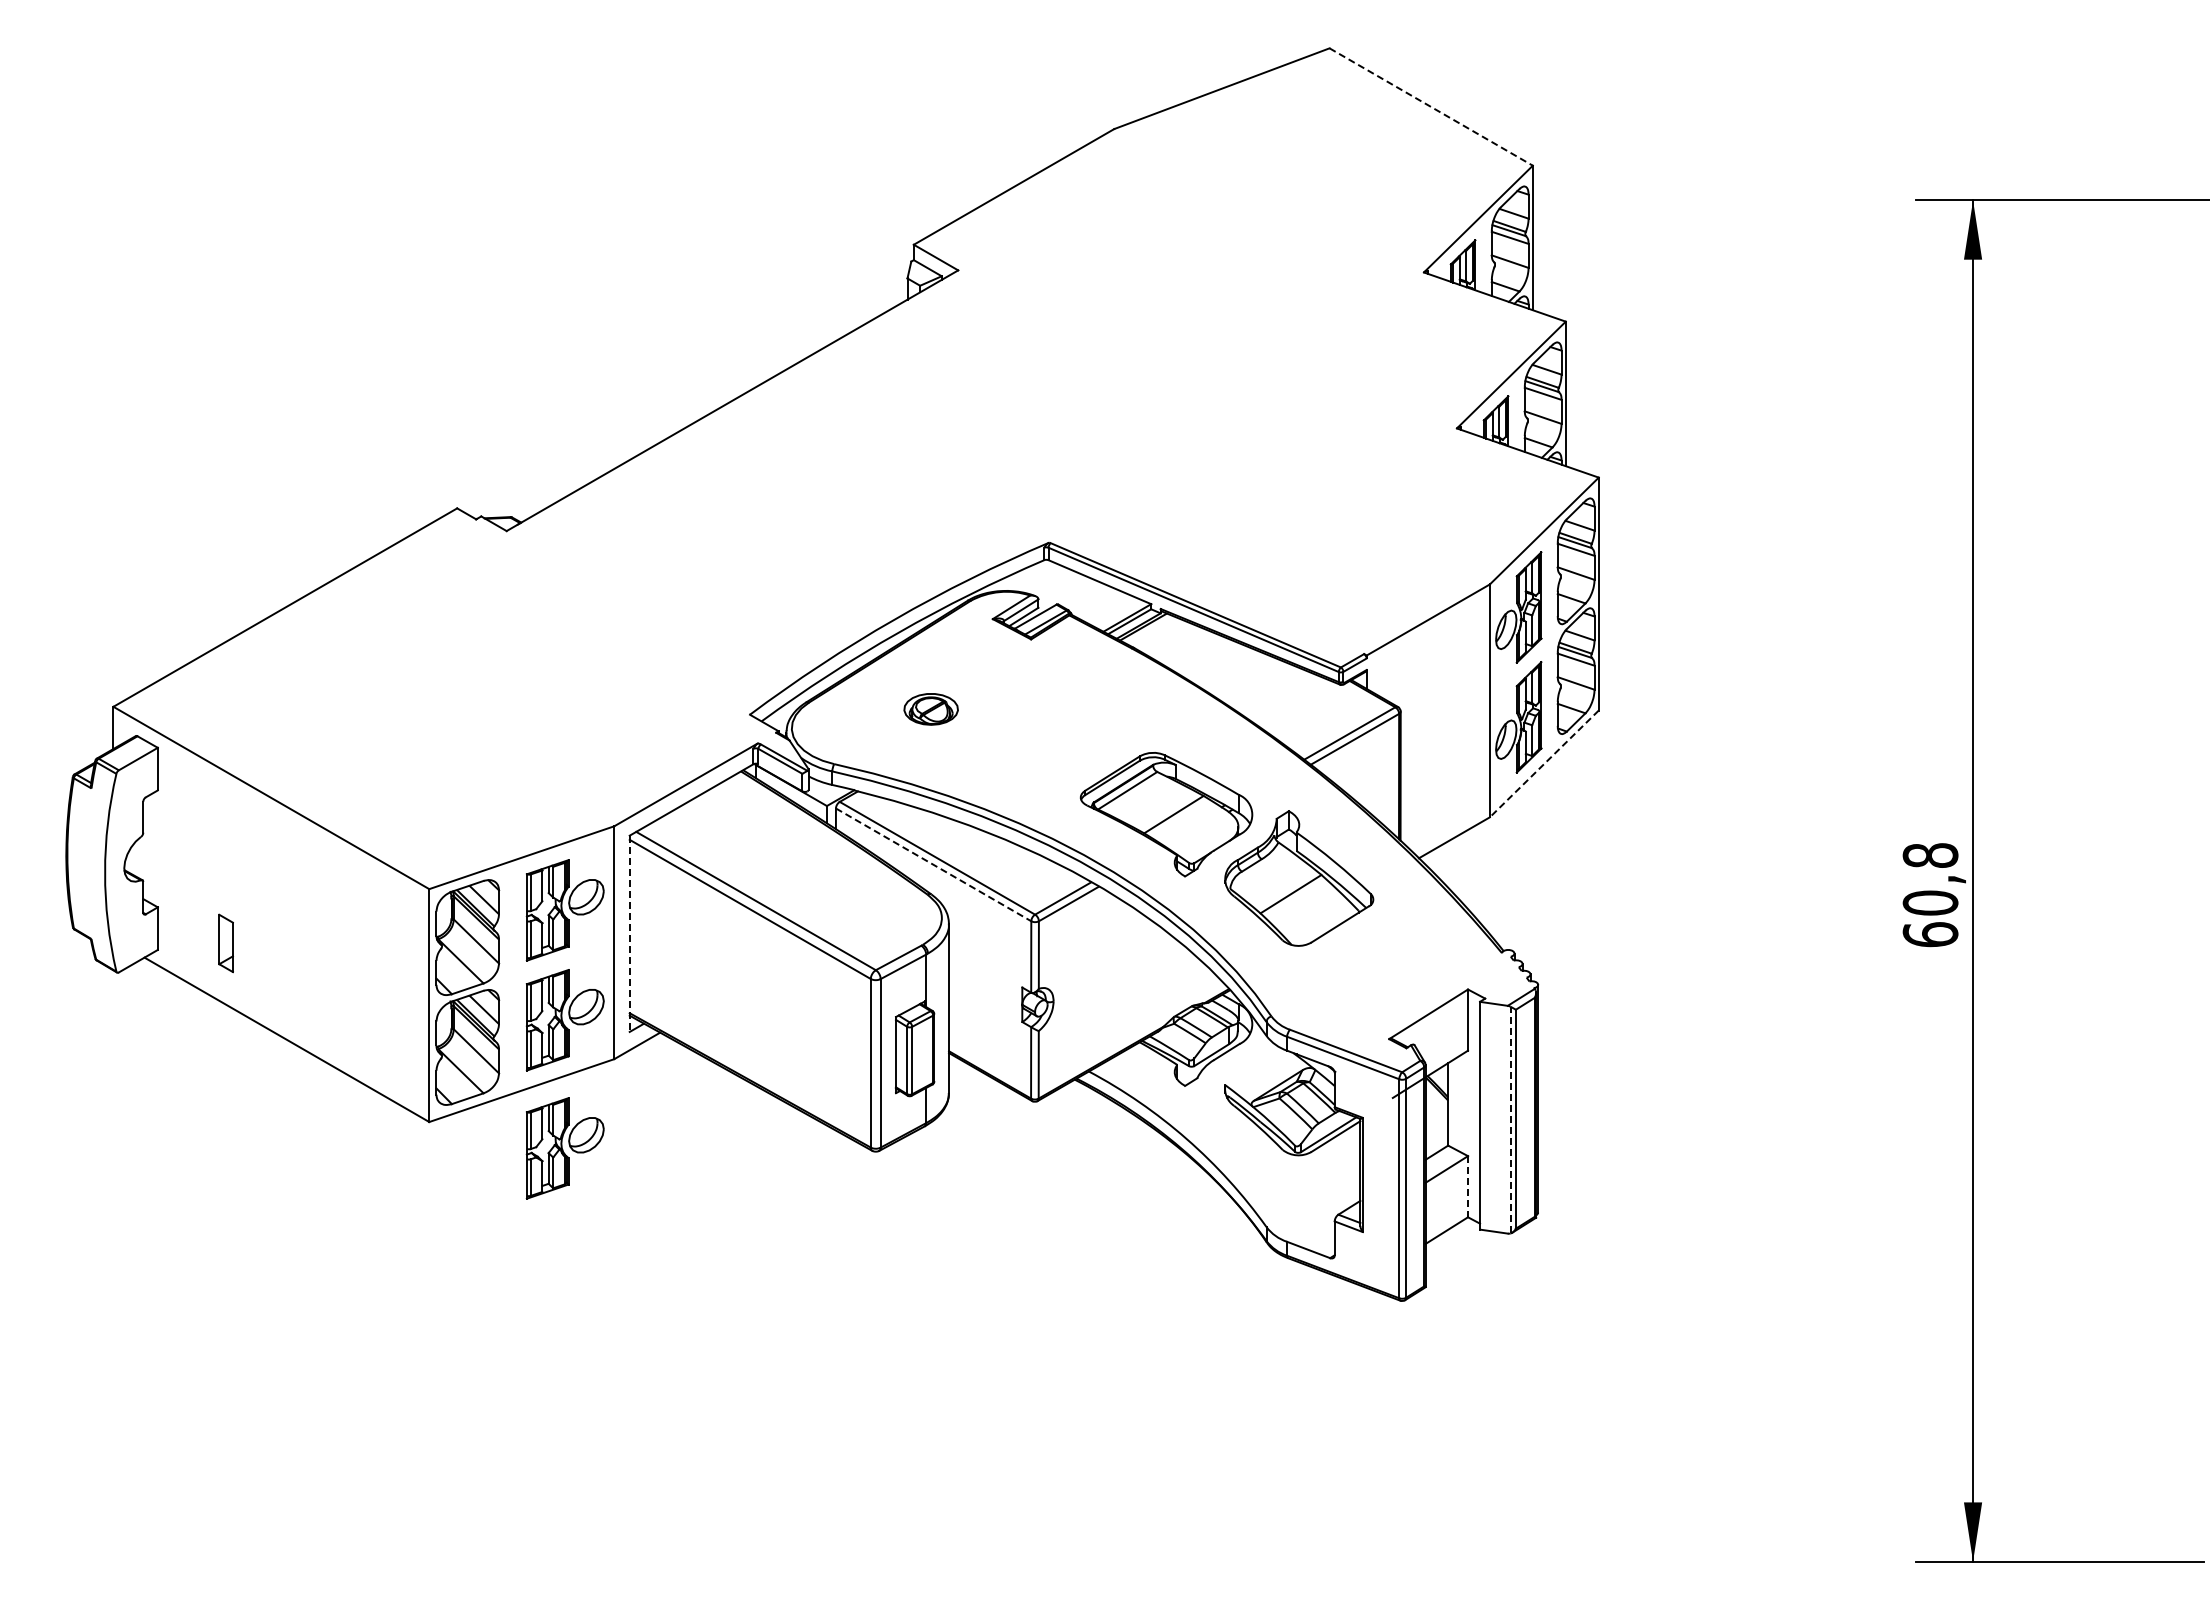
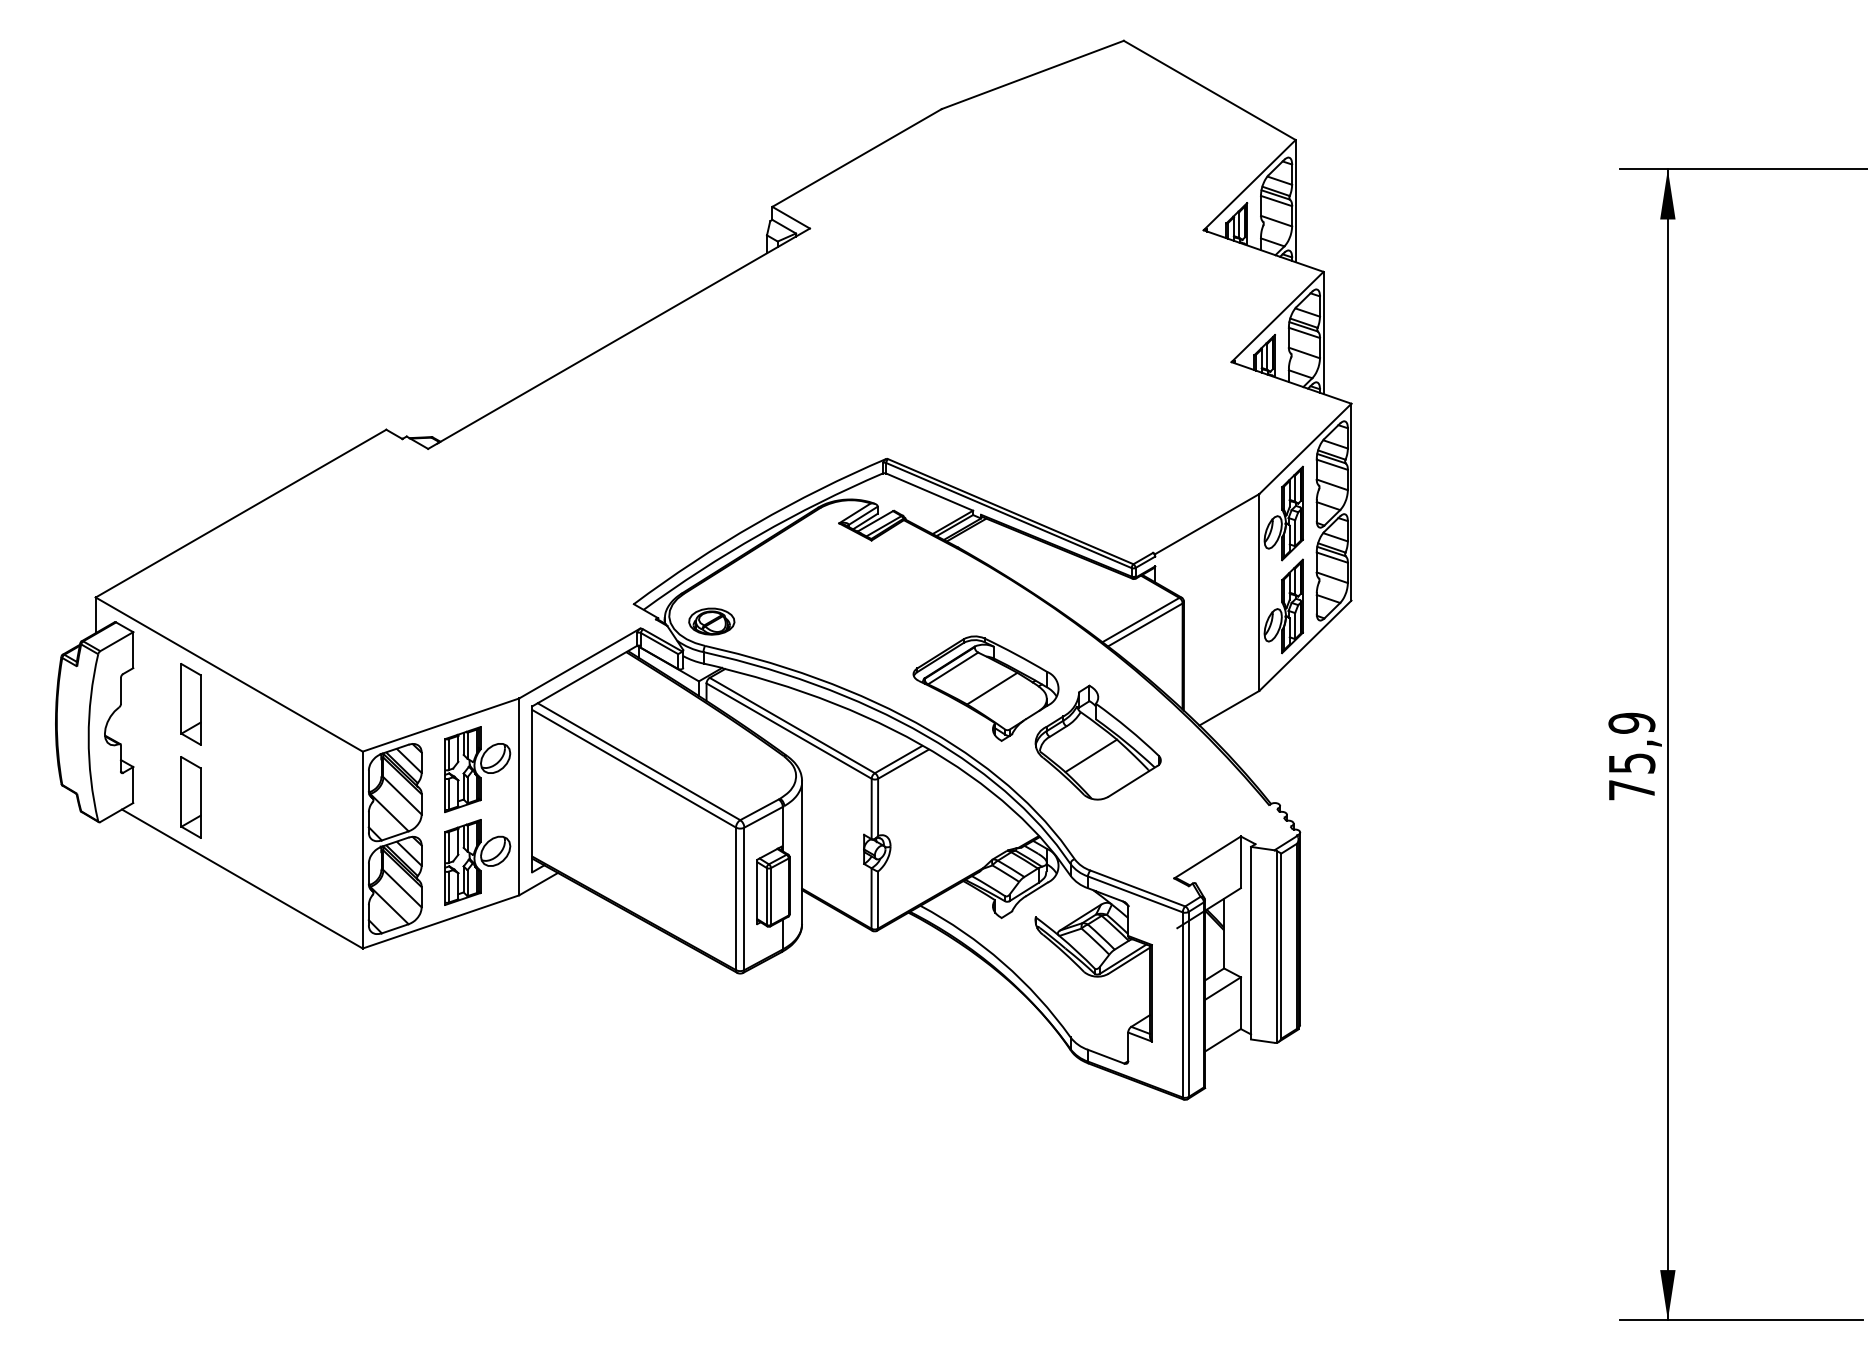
line: (1431, 107) -> (1210, 90), dashed -> solid
part: (930, 709) -> (711, 621), moved
line: (1543, 764) -> (1304, 646), dashed -> solid
part: (225, 833) -> (190, 704), added
line: (933, 864) -> (789, 730), dashed -> solid
text: (1930, 895) -> (1631, 757), 60,8 -> 75,9
line: (629, 934) -> (532, 789), dashed -> solid
part: (225, 943) -> (190, 797), size x1.67
line: (1510, 1119) -> (1276, 946), dashed -> solid
part: (564, 1148) -> (477, 970), removed
line: (1468, 1186) -> (1241, 1003), dashed -> solid

